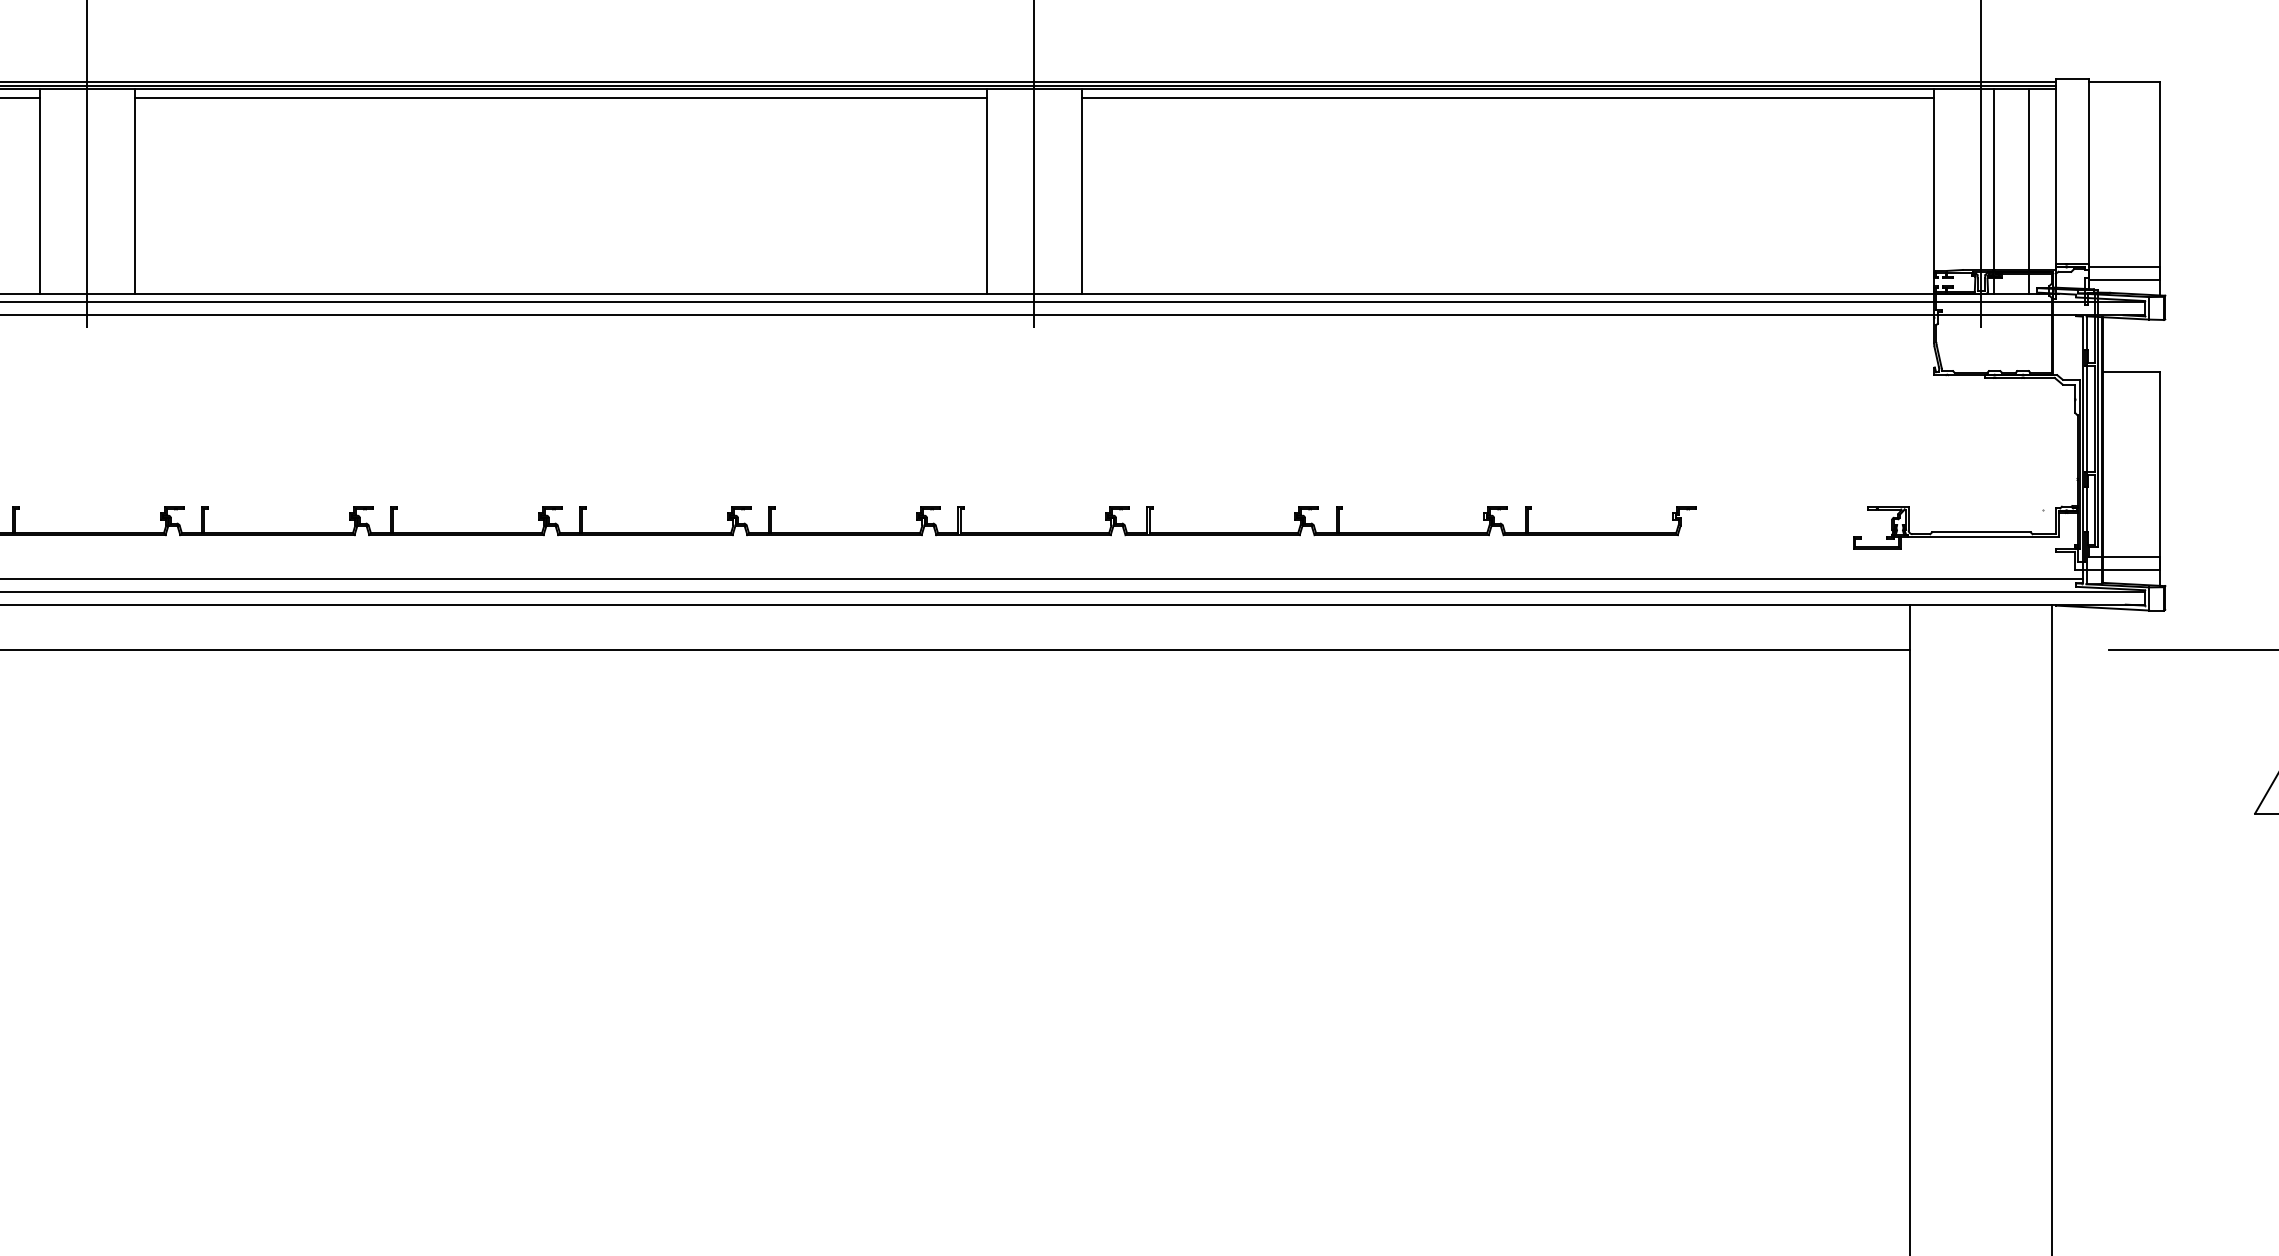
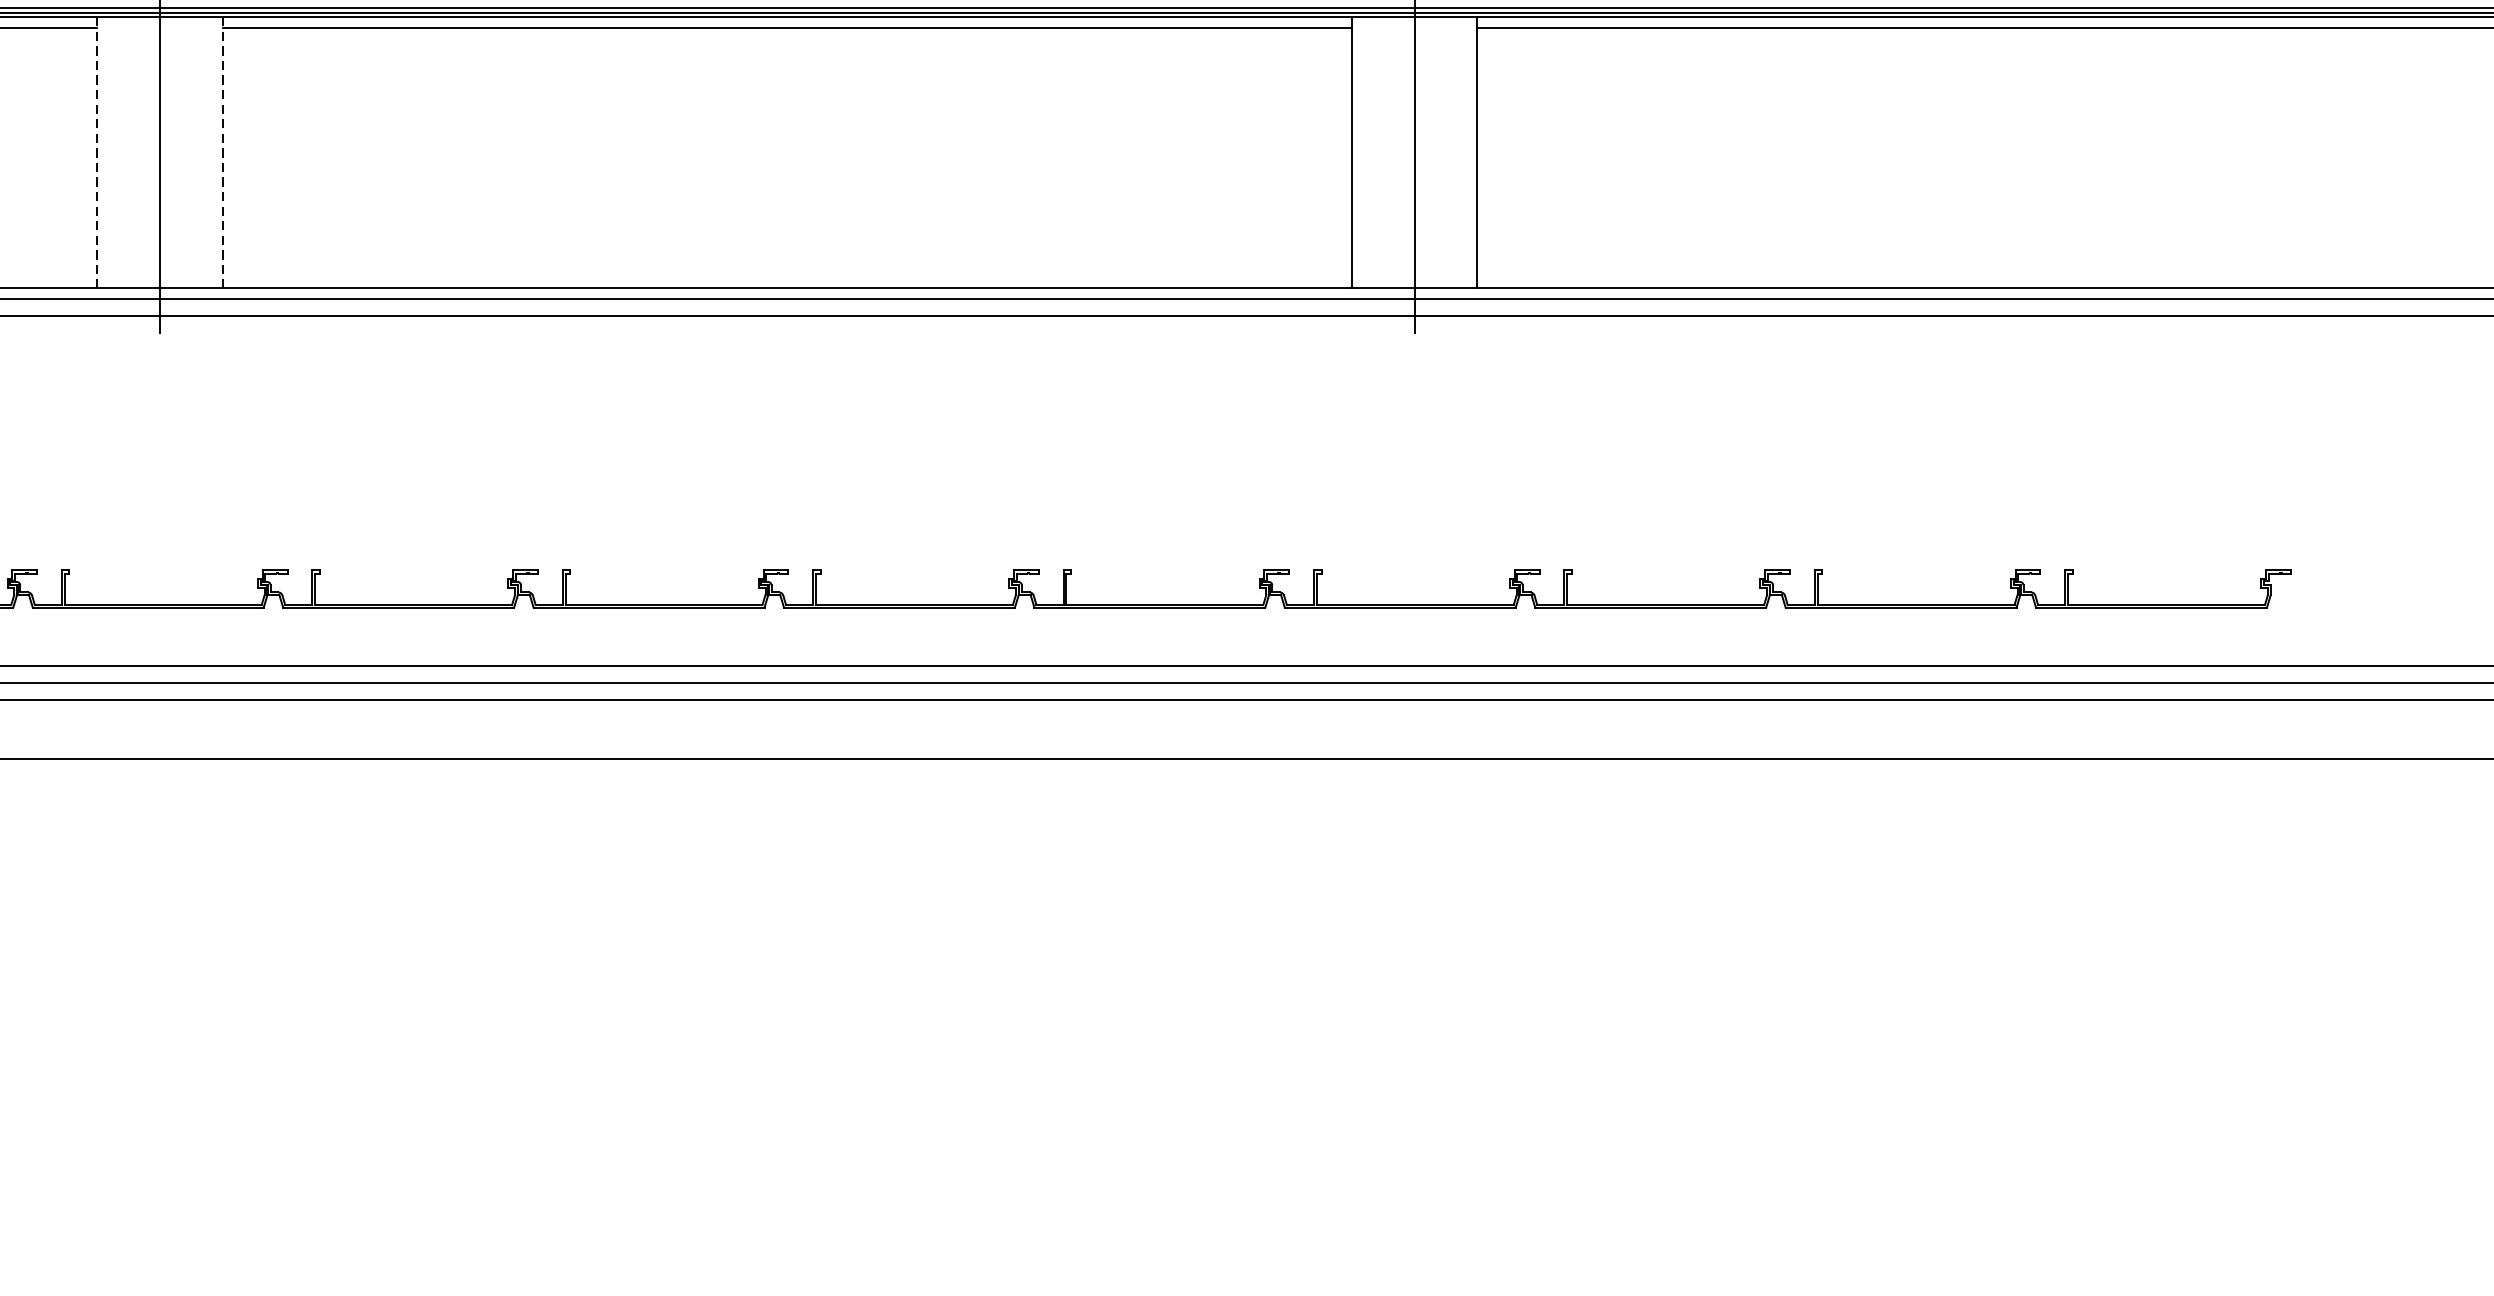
line: (39, 191) -> (96, 152), solid -> dashed
line: (134, 191) -> (222, 152), solid -> dashed

